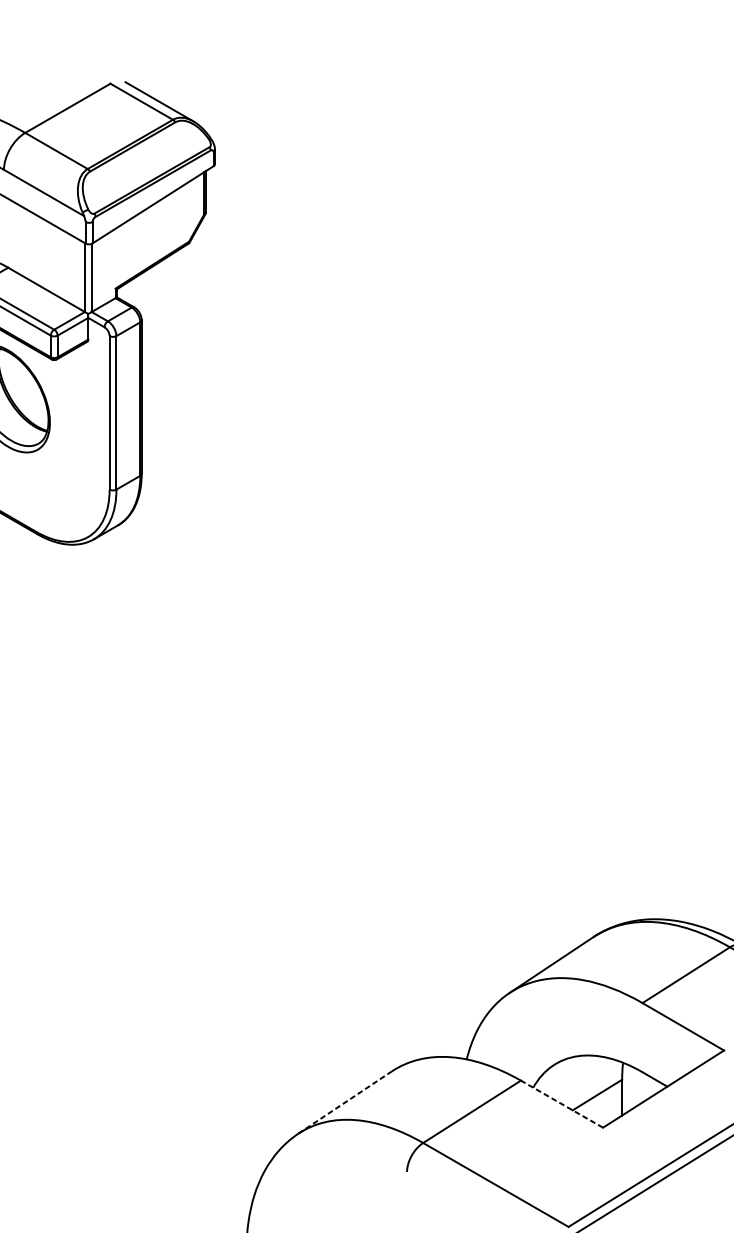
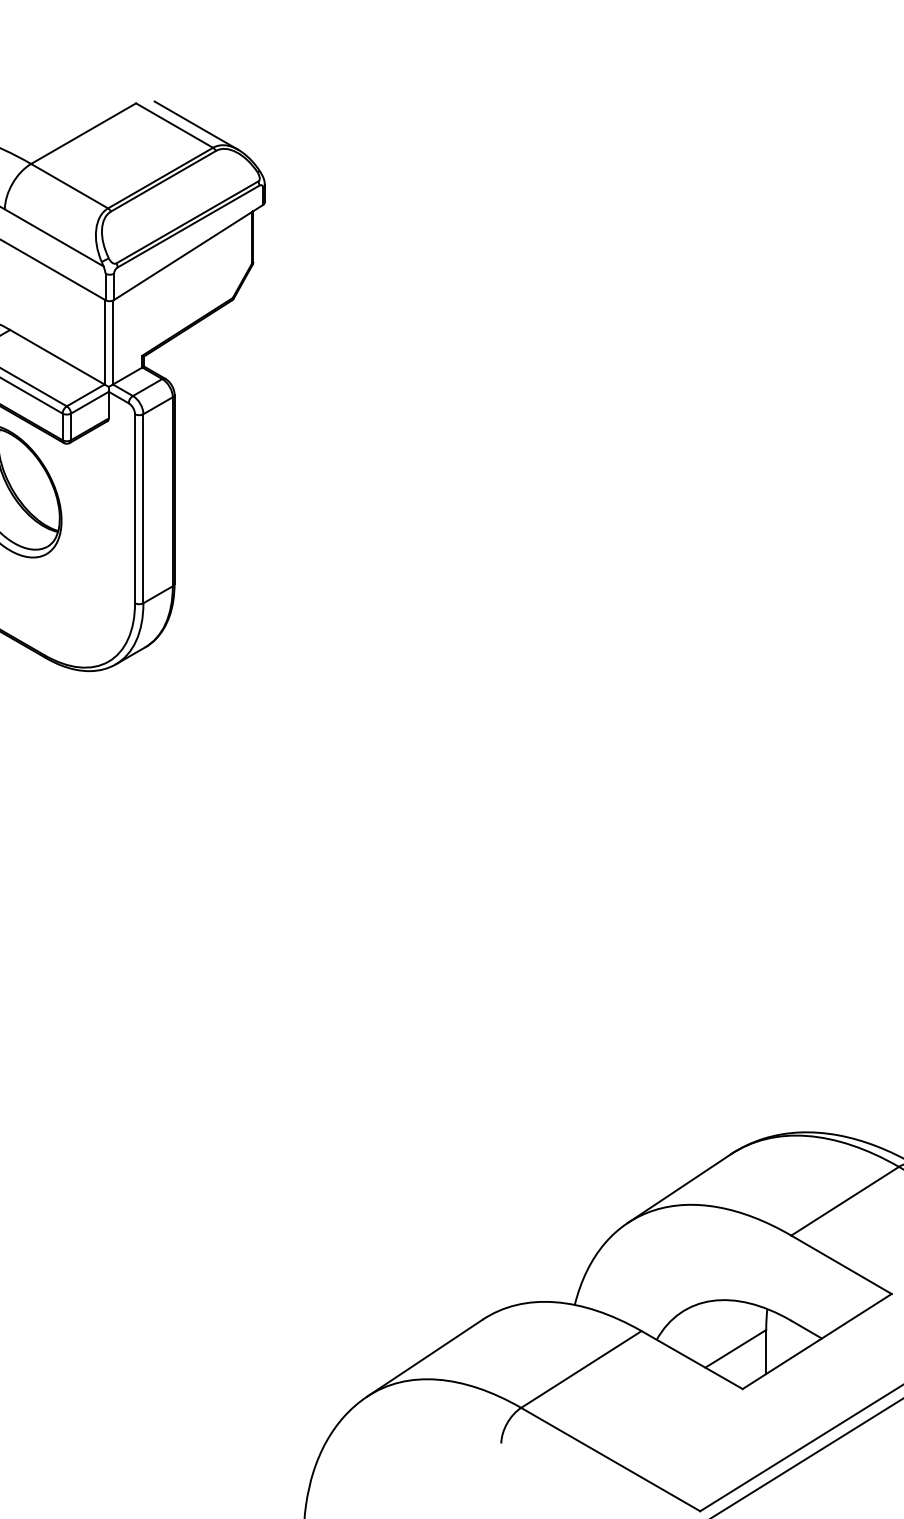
line: (345, 1102) -> (425, 1357), dashed -> solid
line: (561, 1103) -> (691, 1359), dashed -> solid

